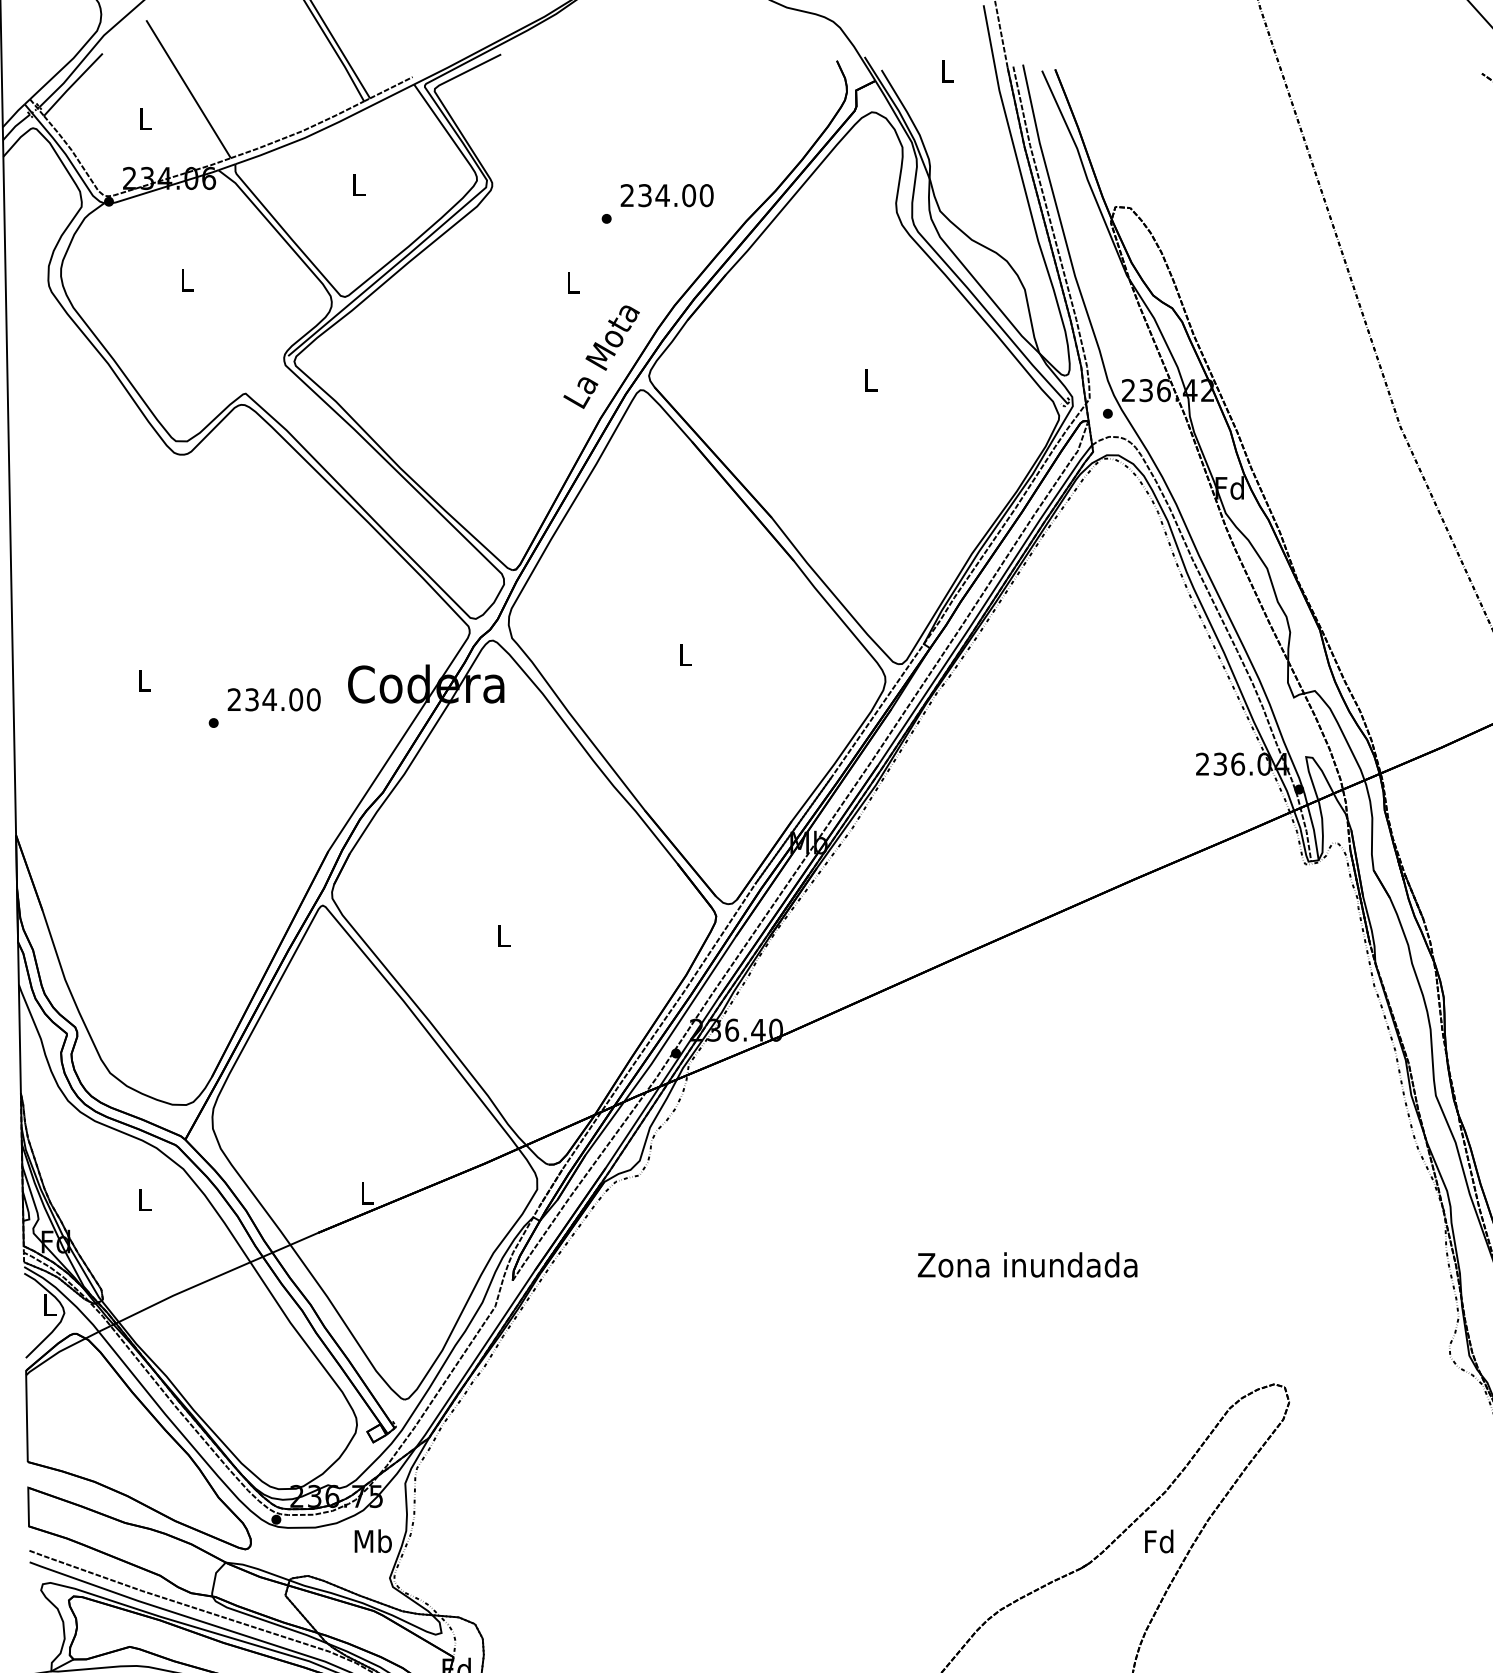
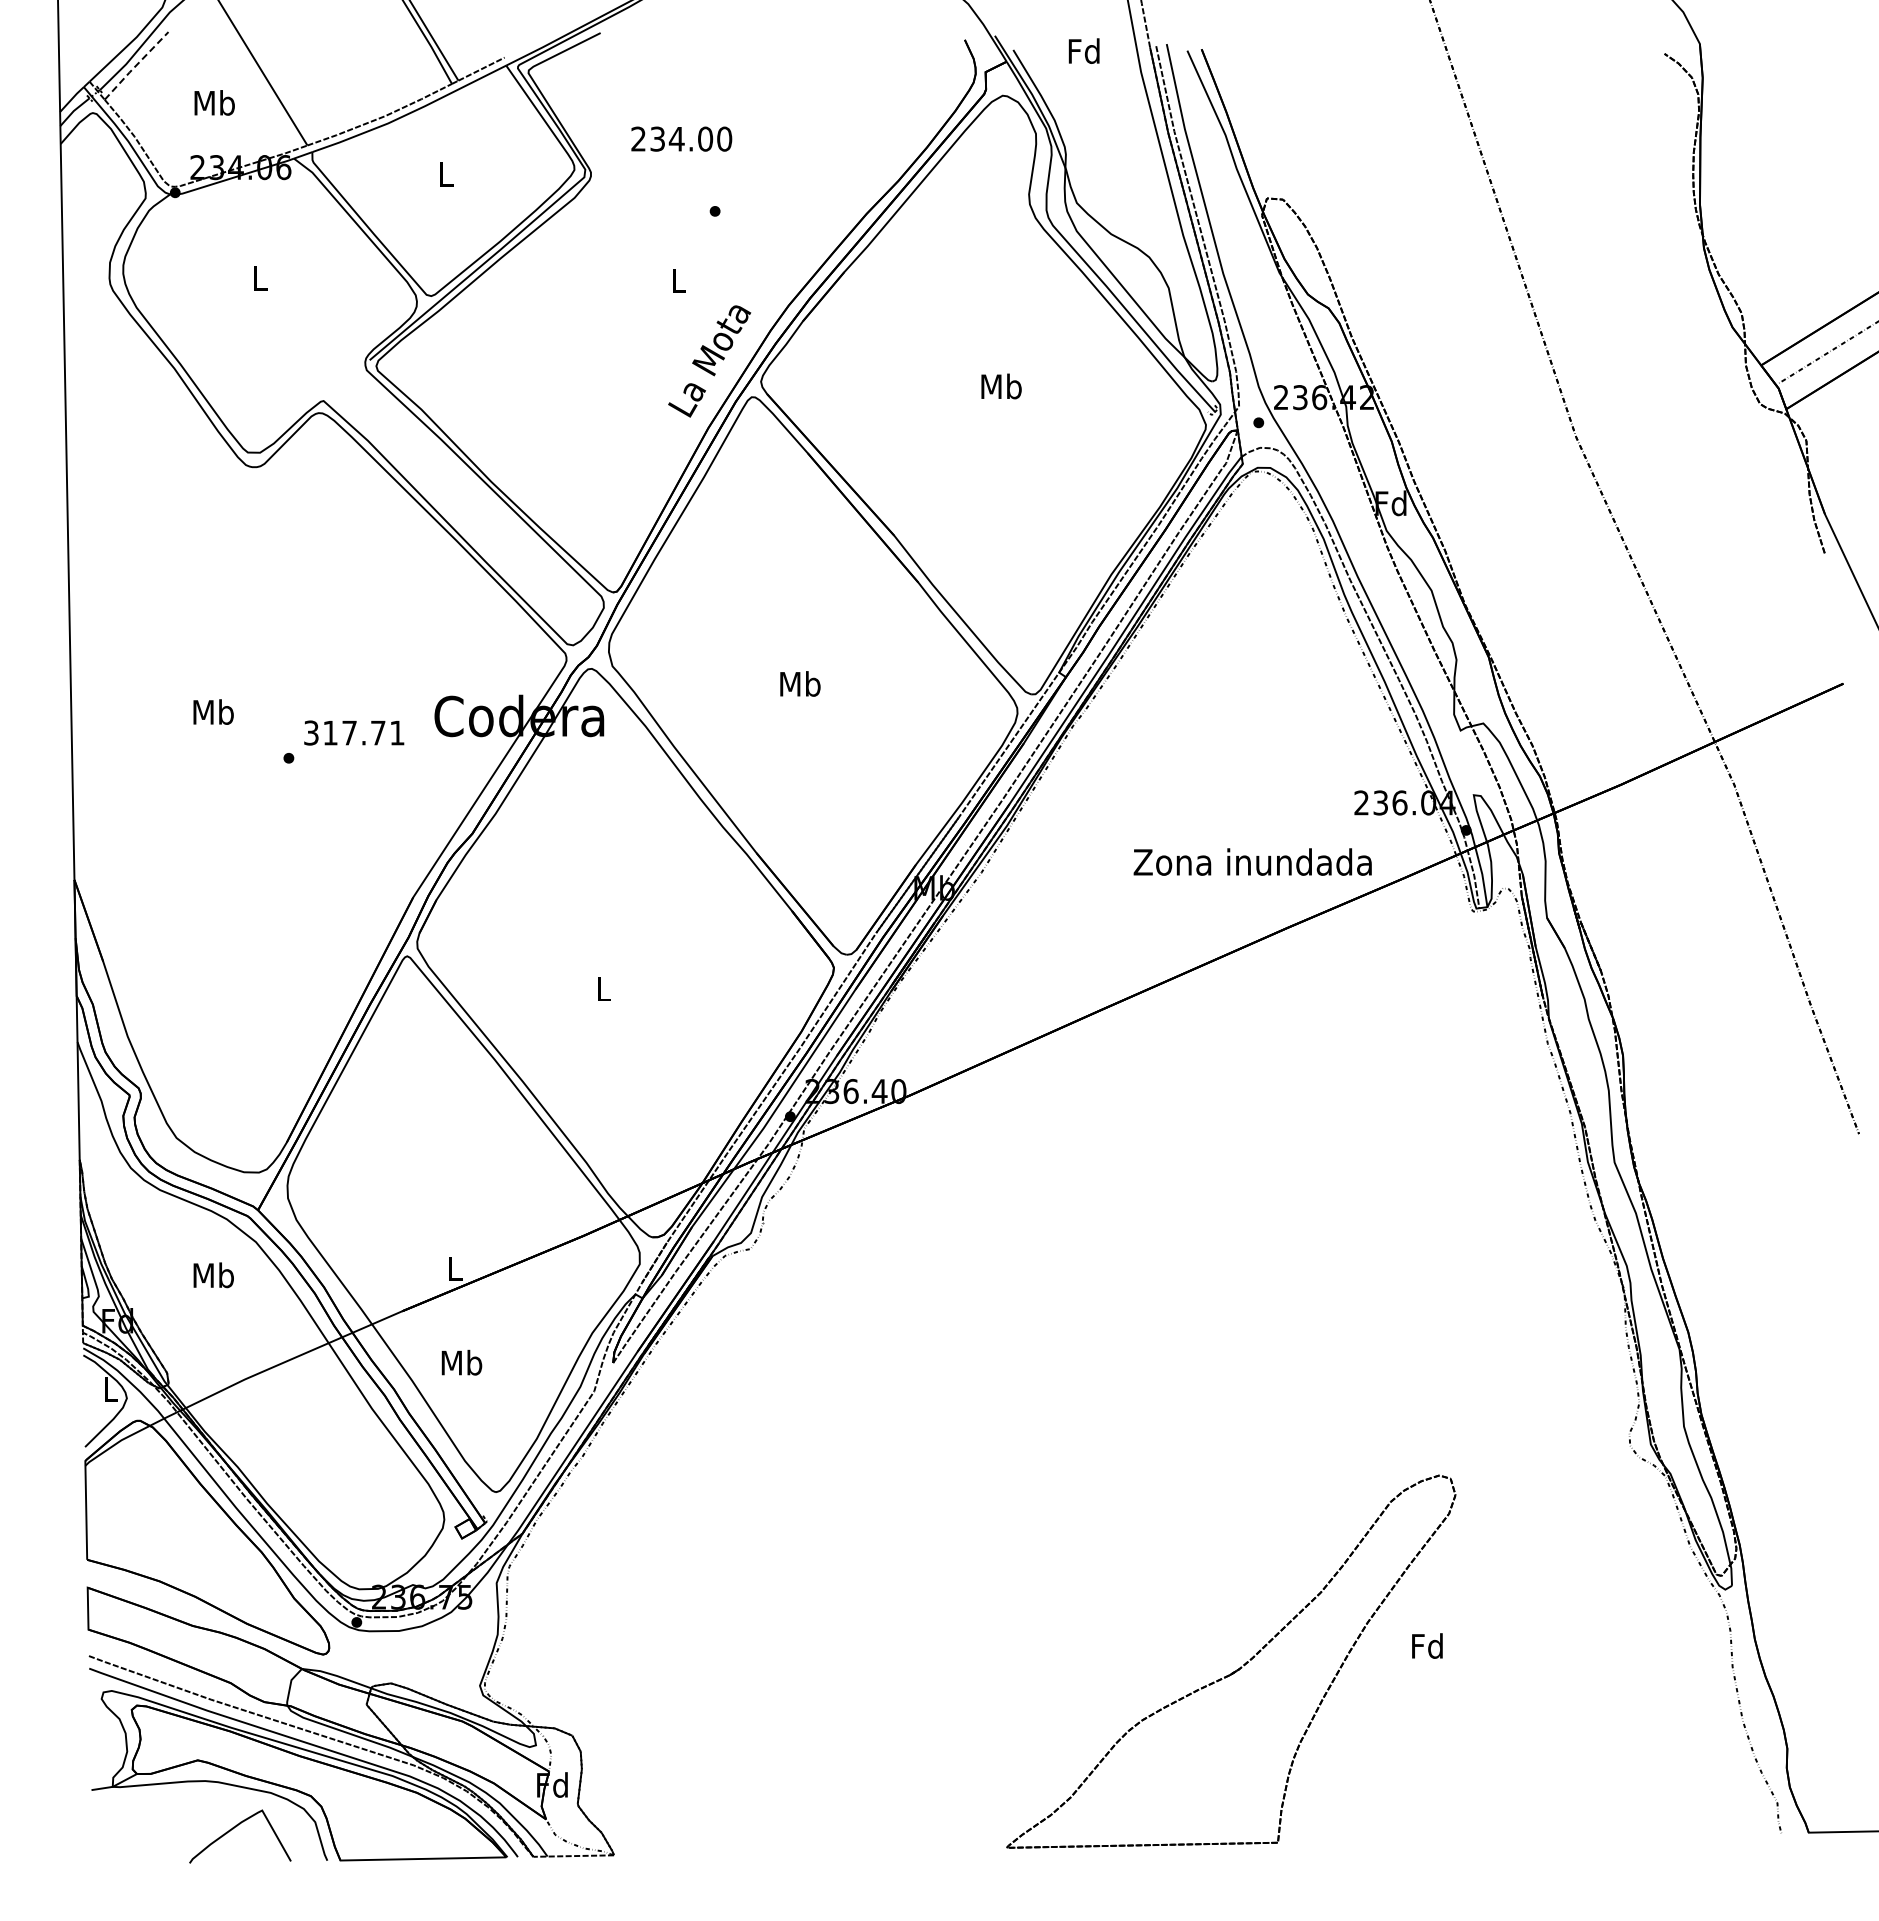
text: (946, 70) -> (1083, 50), L -> Fd
line: (73, 84) -> (136, 65), solid -> dashed
text: (145, 118) -> (214, 102), L -> Mb
text: (666, 195) -> (681, 138), moved
text: (870, 380) -> (1001, 386), L -> Mb
text: (685, 654) -> (800, 683), L -> Mb
text: (144, 679) -> (213, 711), L -> Mb
text: (274, 699) -> (354, 732), 234.00 -> 317.71
text: (144, 1199) -> (213, 1275), L -> Mb
text: (1027, 1264) -> (1252, 861), moved
text: (372, 1540) -> (461, 1362), moved
text: (1159, 1540) -> (1427, 1645), moved

